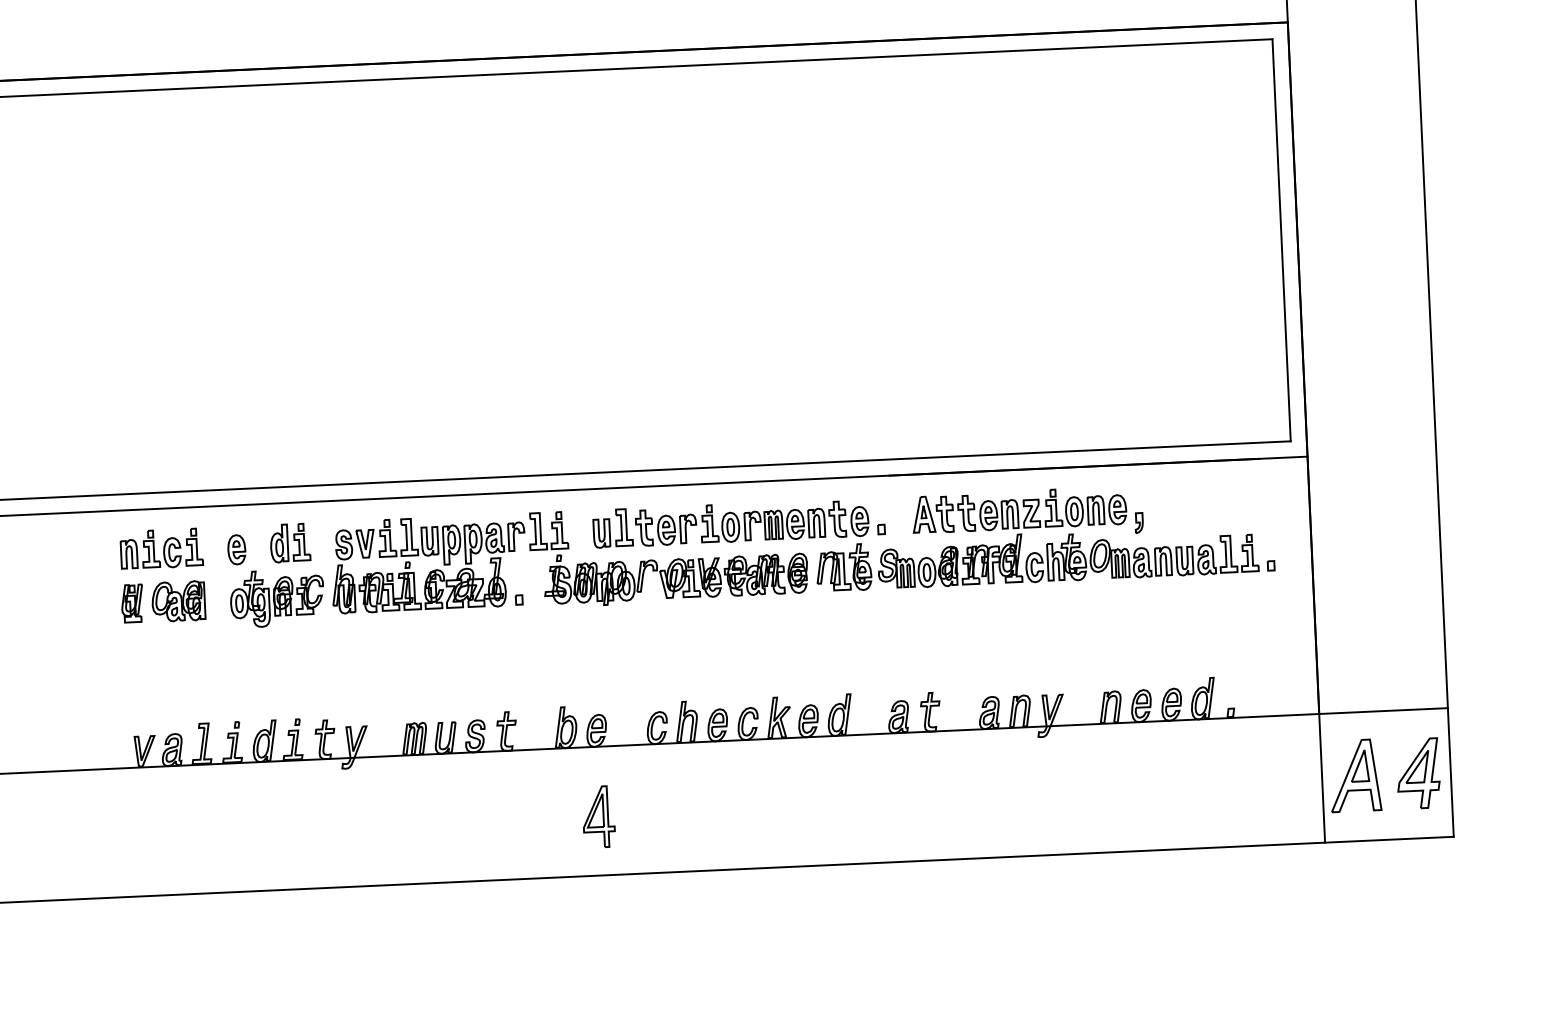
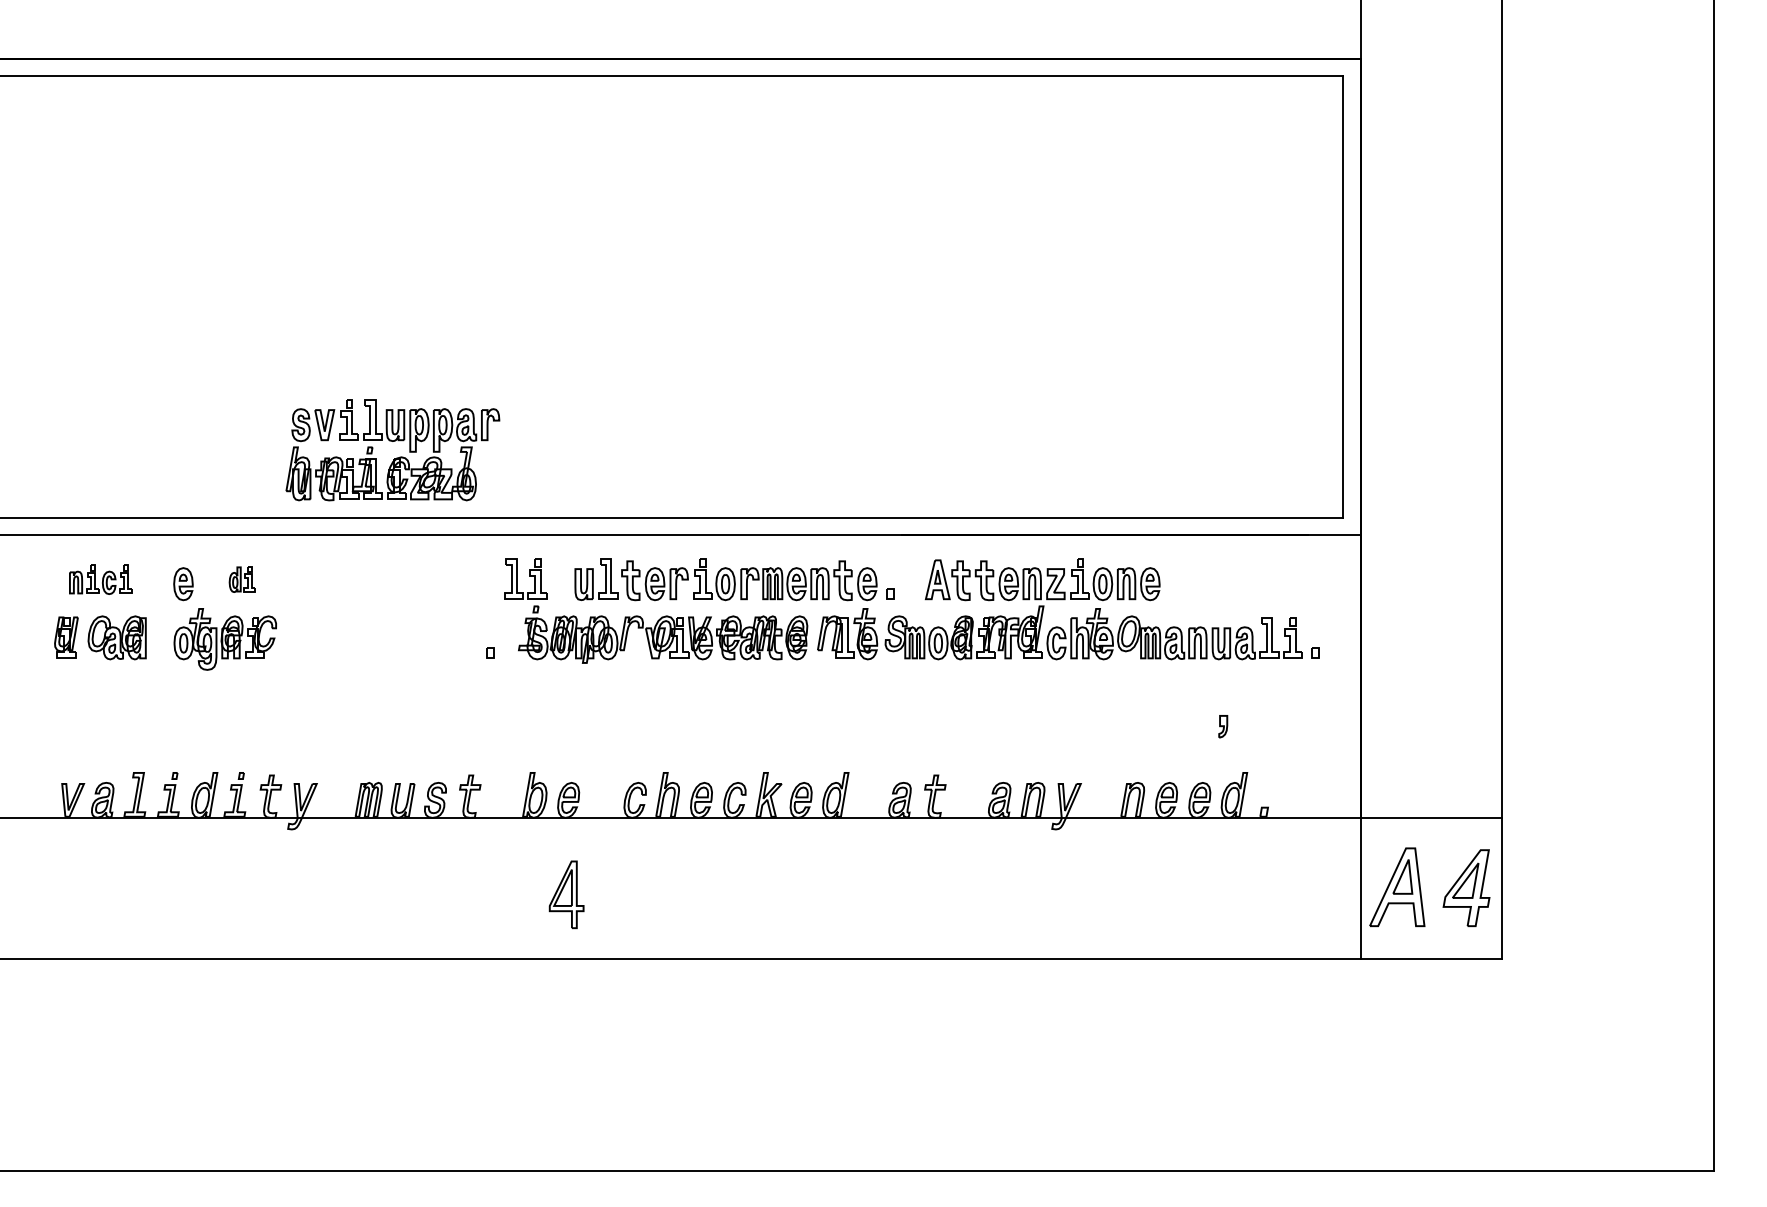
part: (1139, 522) -> (1223, 726), moved
part: (290, 543) -> (242, 579), size x0.6
part: (161, 548) -> (100, 579), size x0.7
part: (432, 570) -> (396, 457), moved

